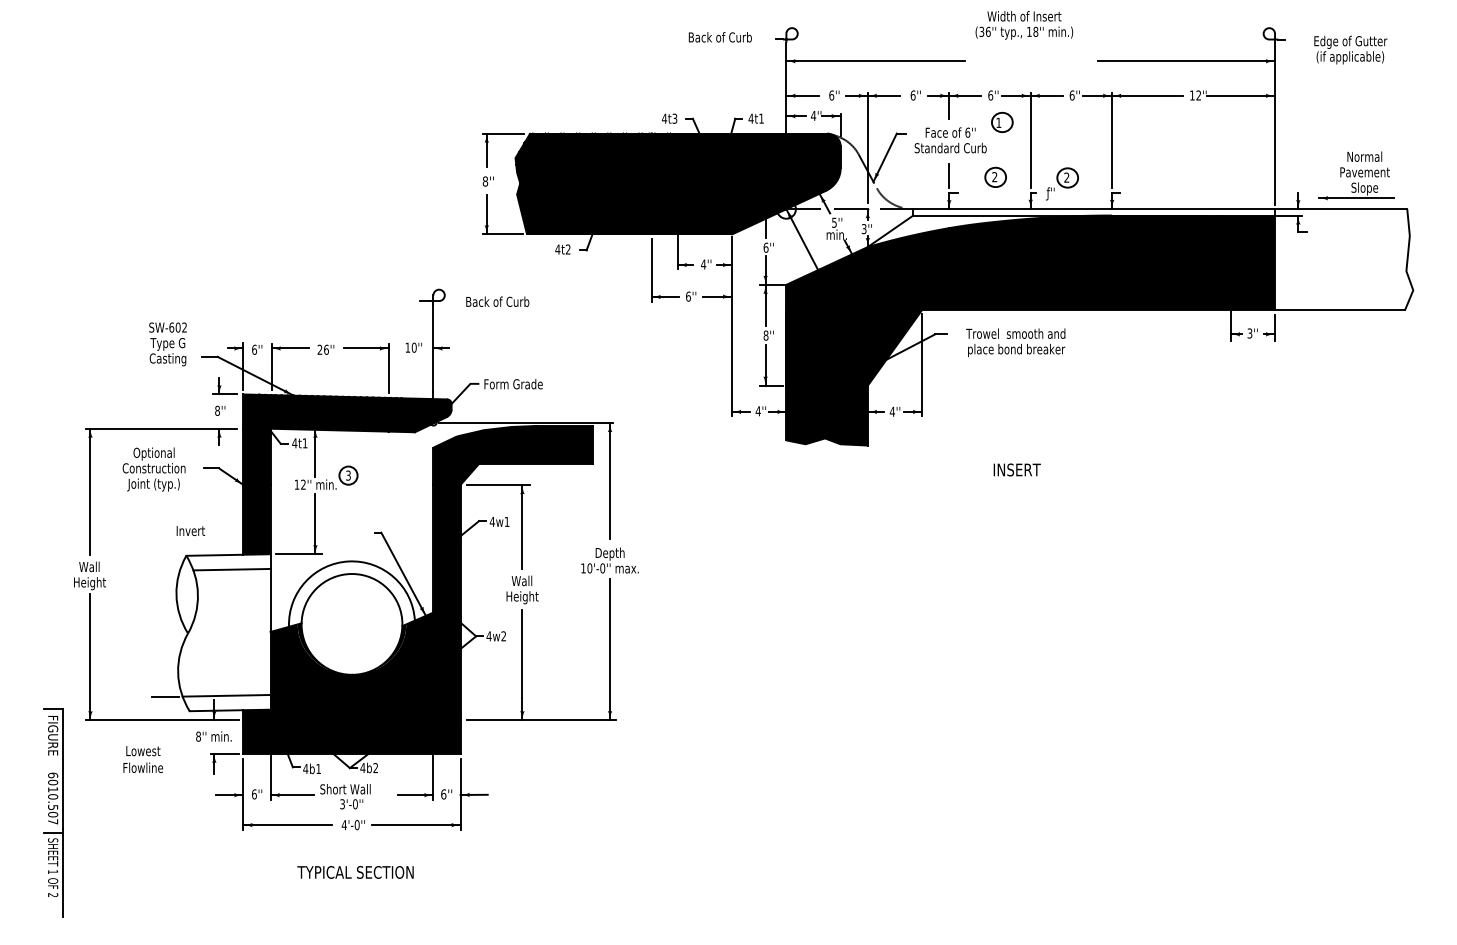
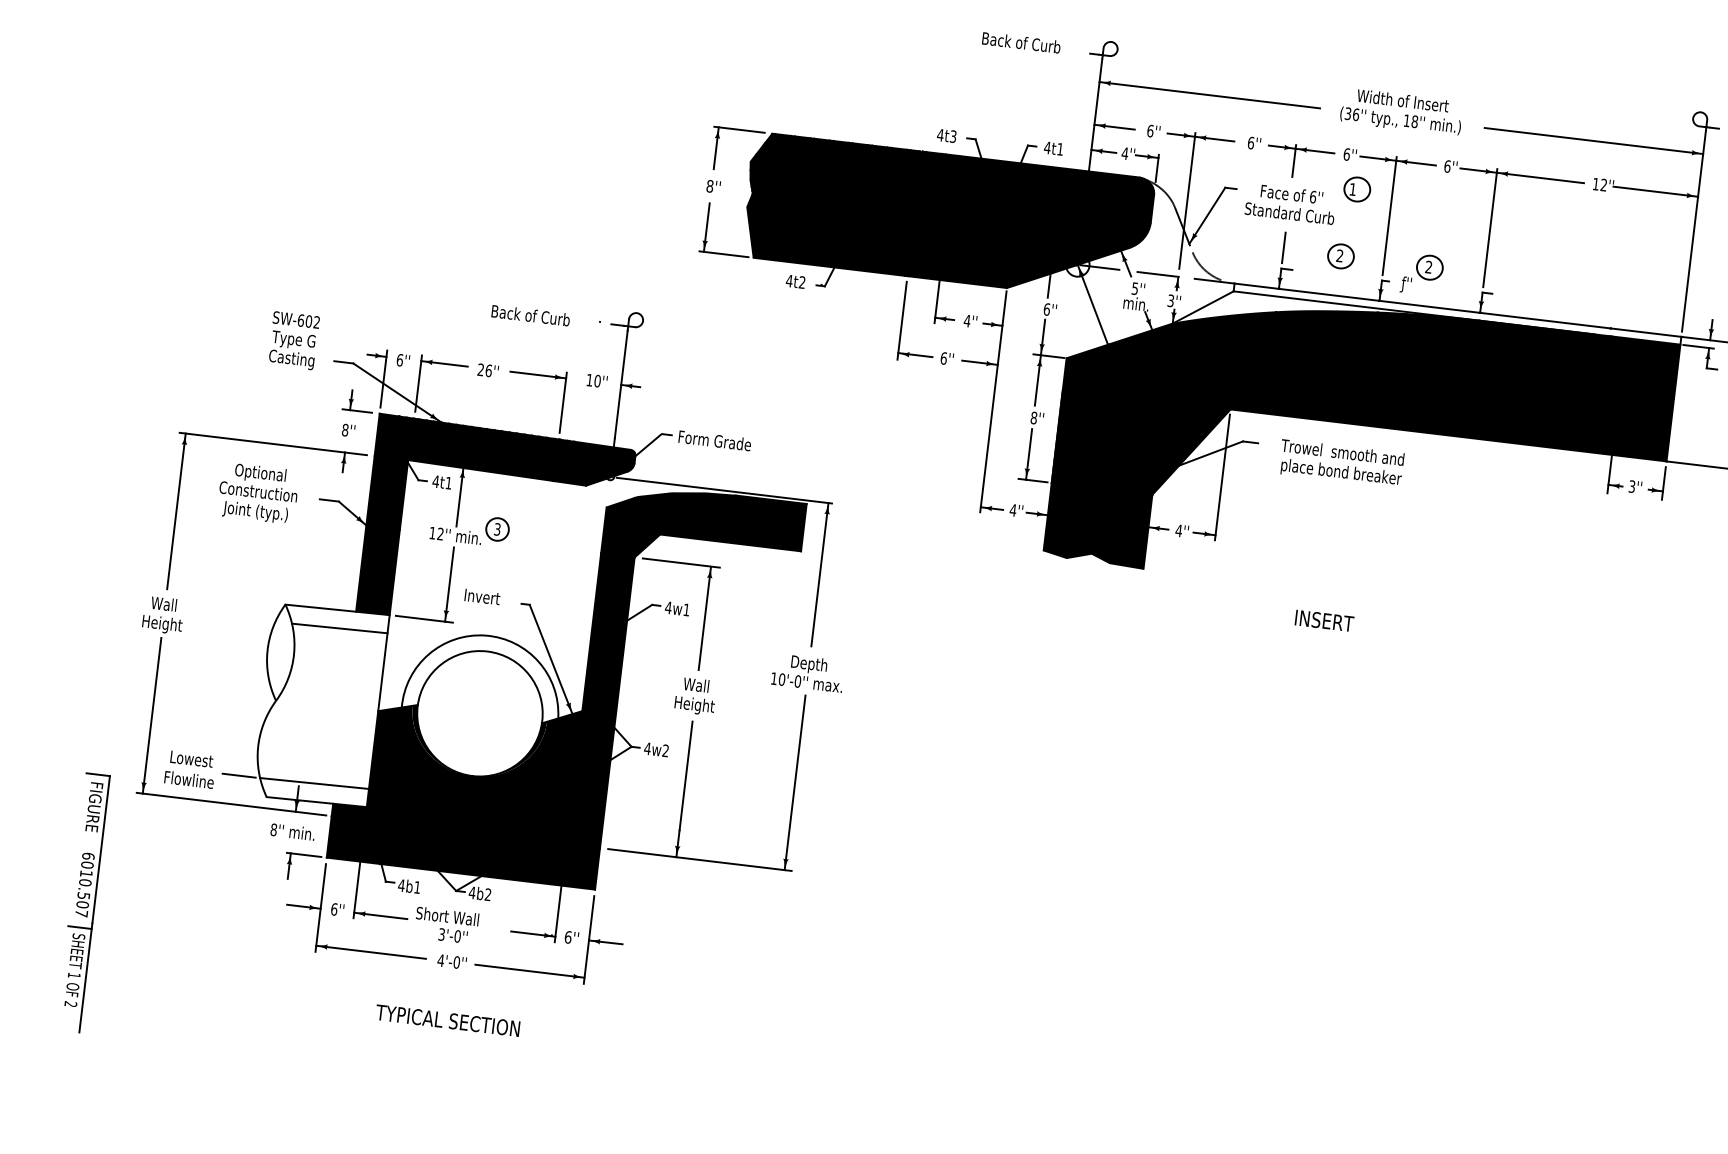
text: (1024, 25) -> (1401, 112), moved
text: (497, 301) -> (530, 315), moved
text: (190, 531) -> (481, 597), moved
text: (143, 759) -> (190, 769), moved

